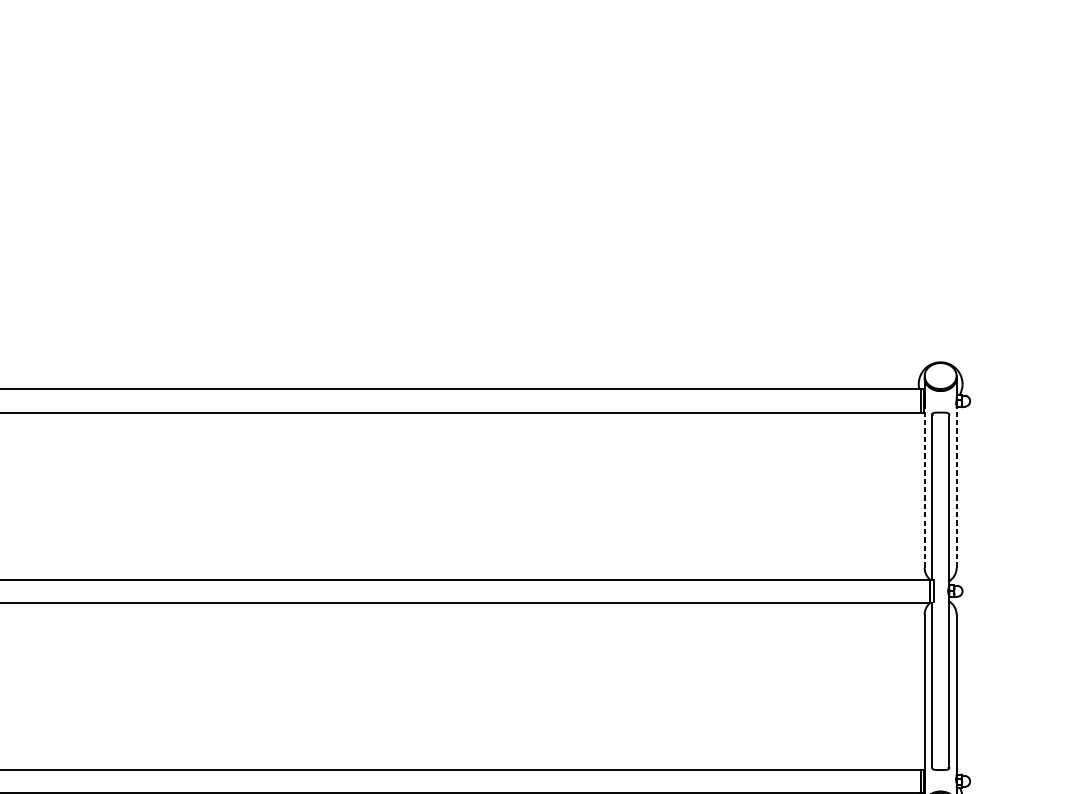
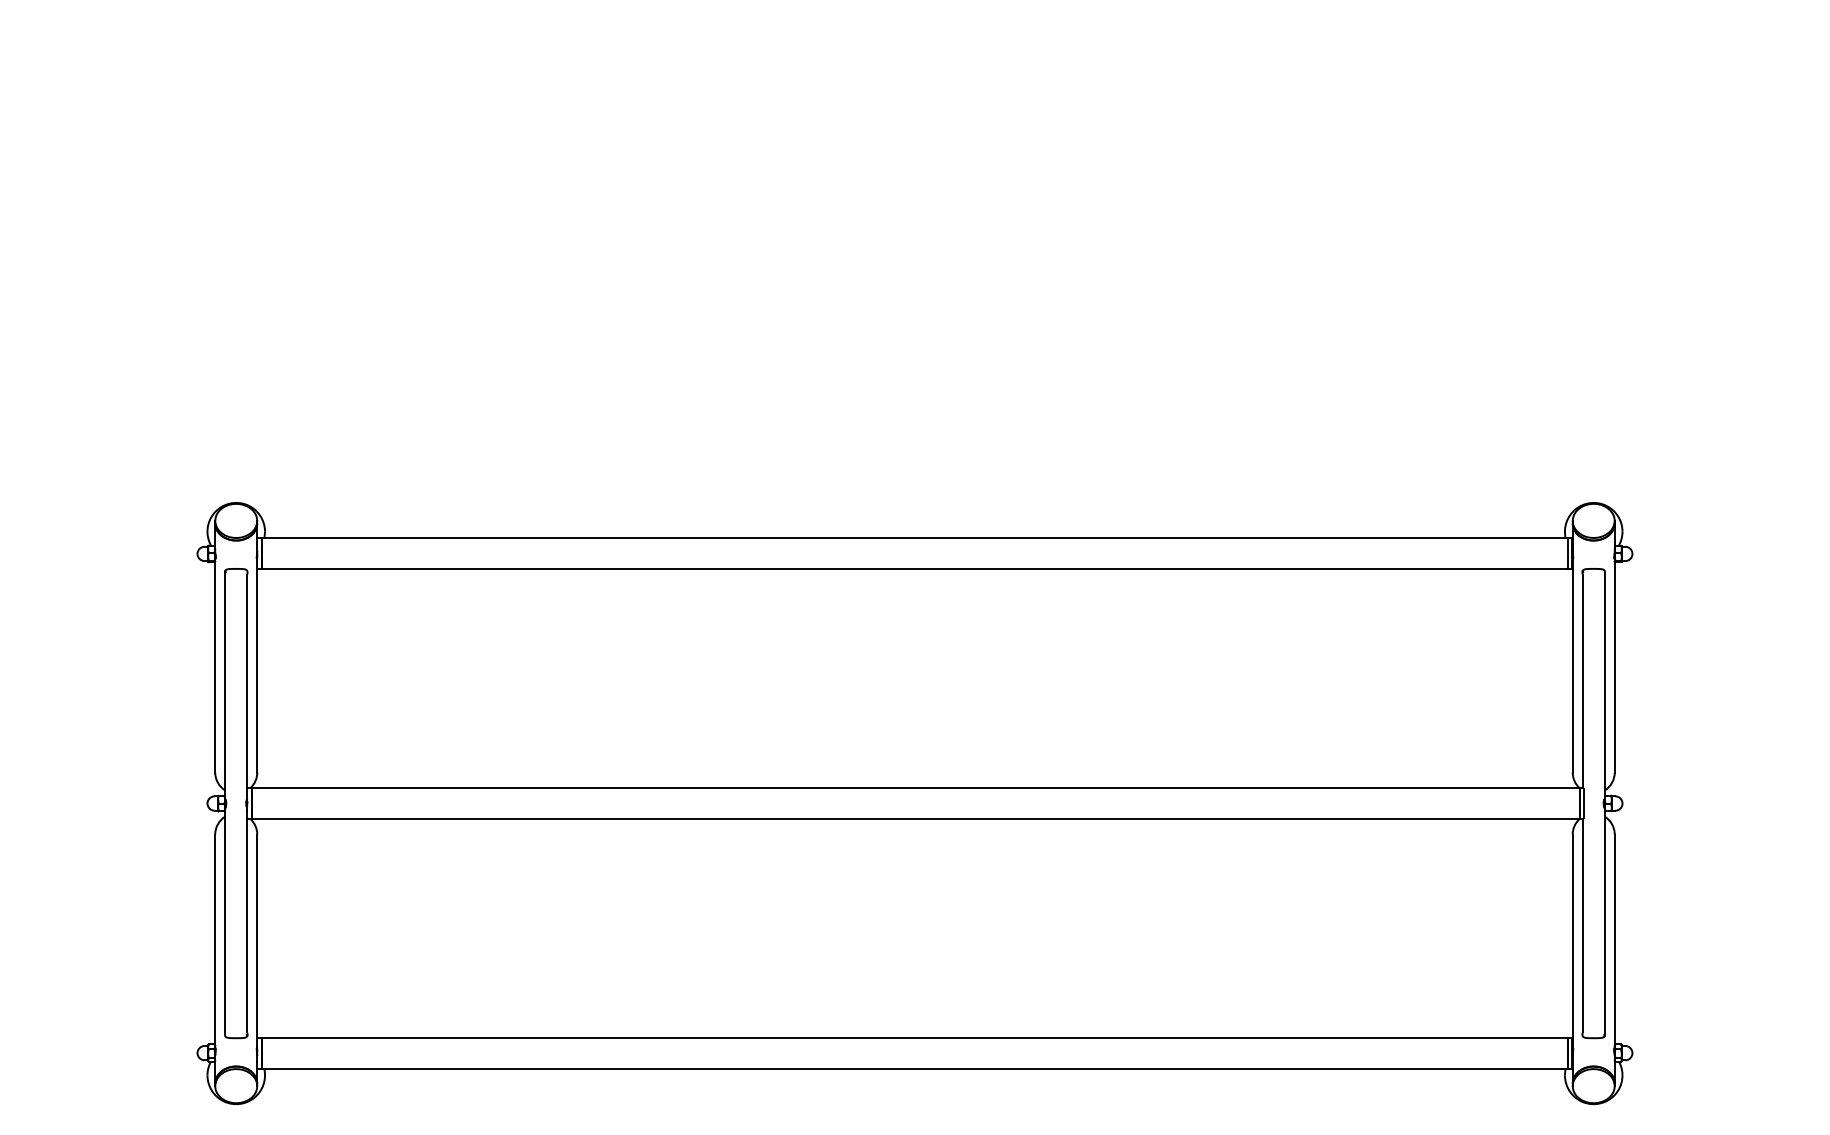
line: (924, 485) -> (1572, 664), dashed -> solid
line: (956, 486) -> (1614, 666), dashed -> solid

